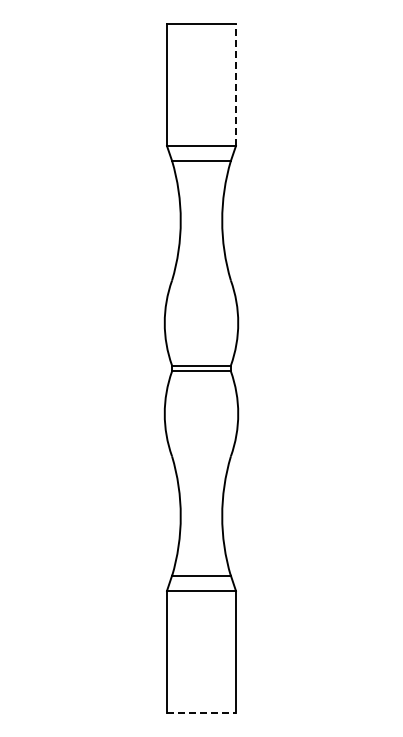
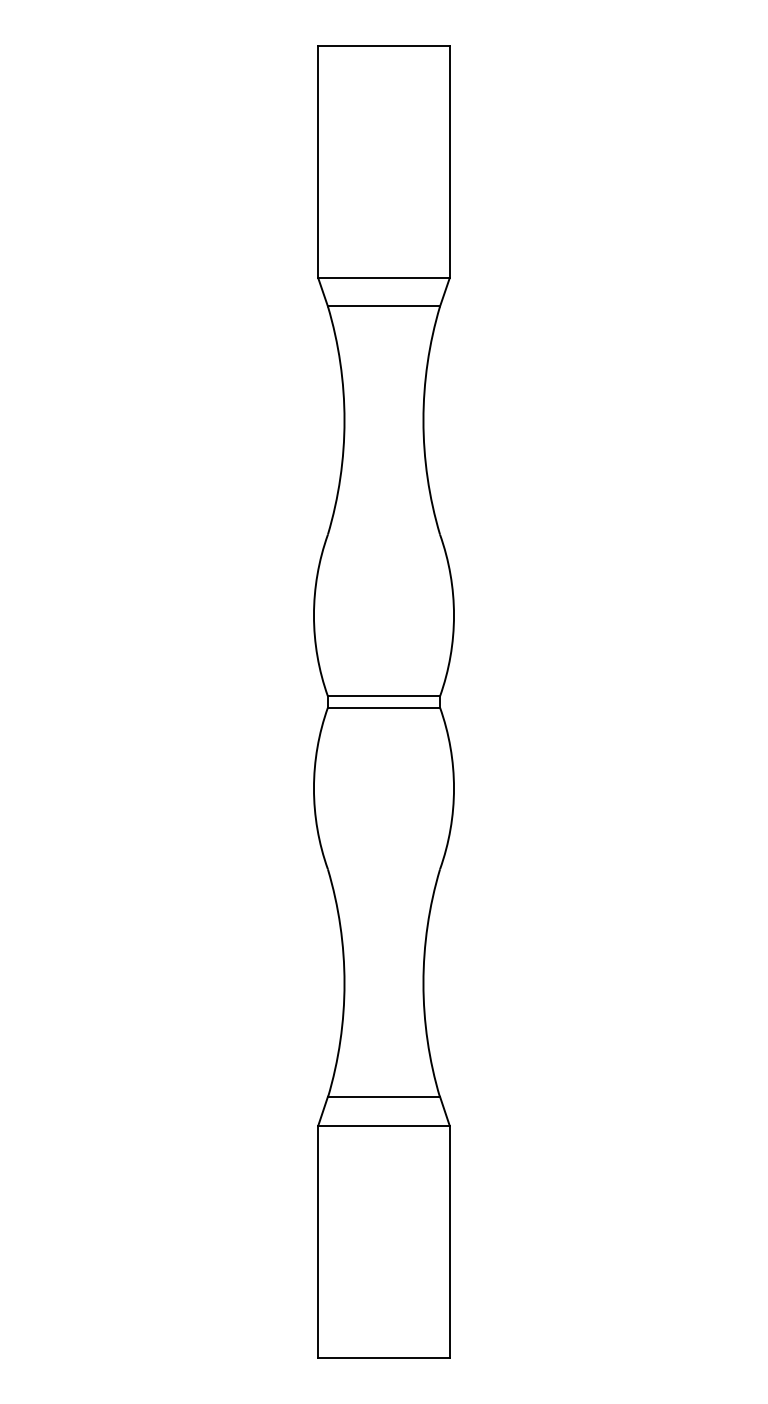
line: (235, 85) -> (448, 162), dashed -> solid
line: (201, 712) -> (384, 1357), dashed -> solid

